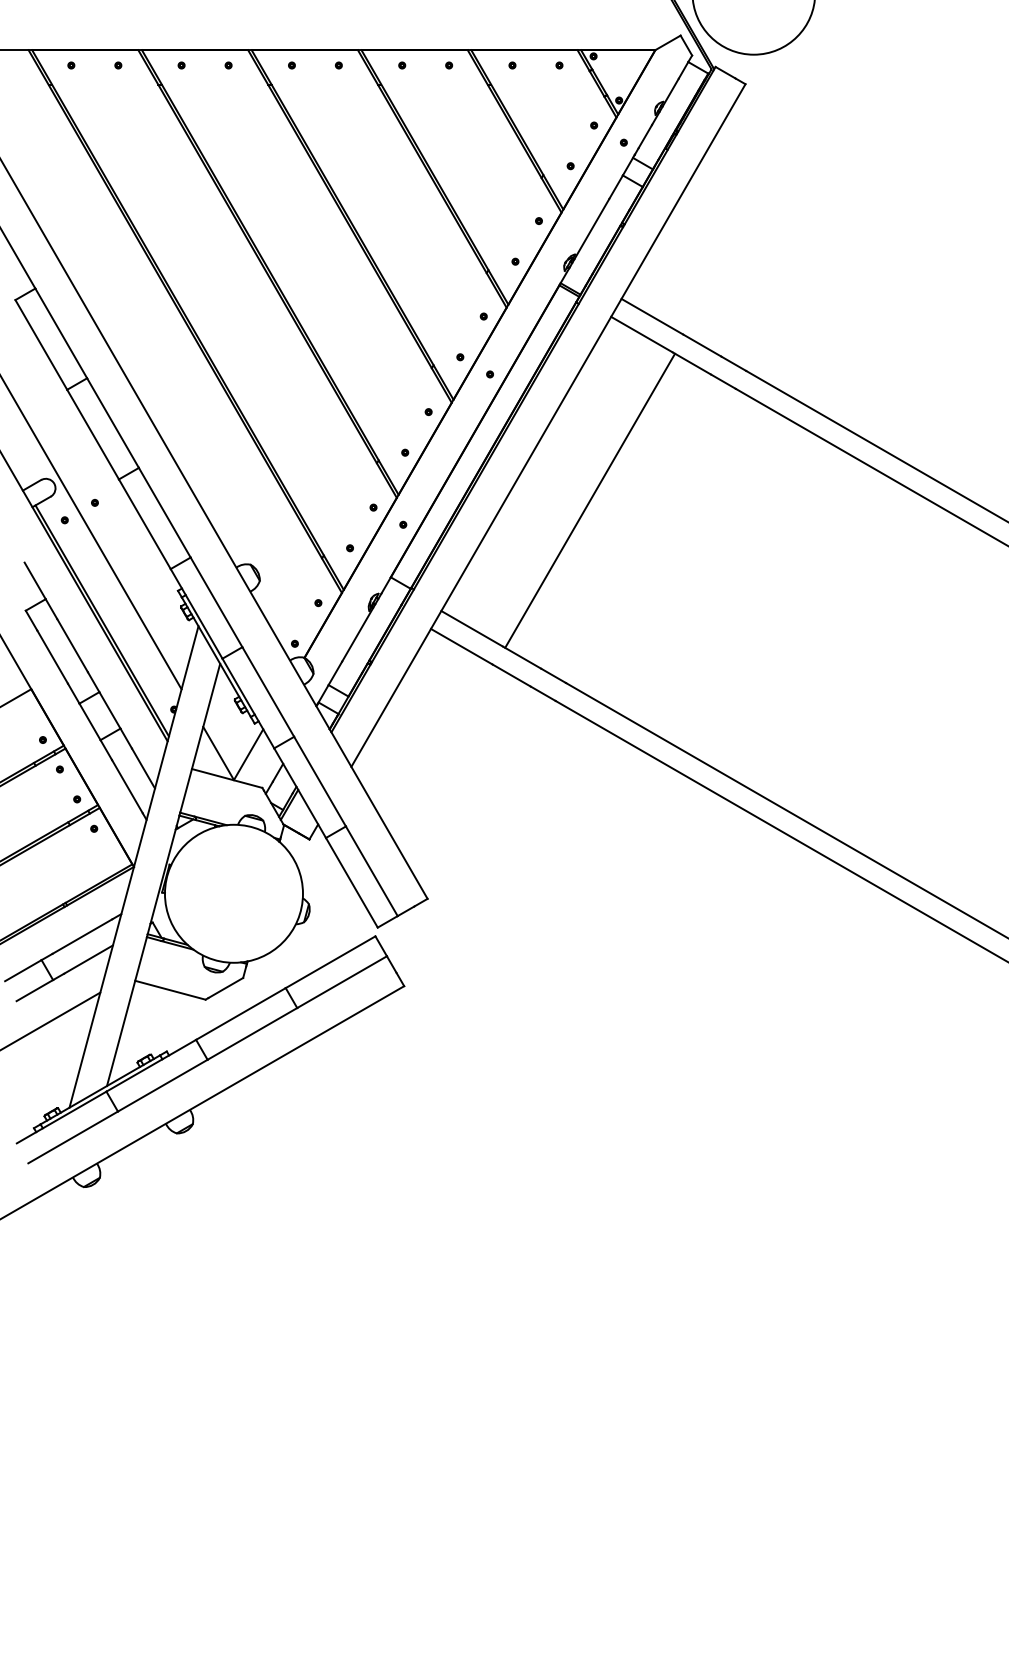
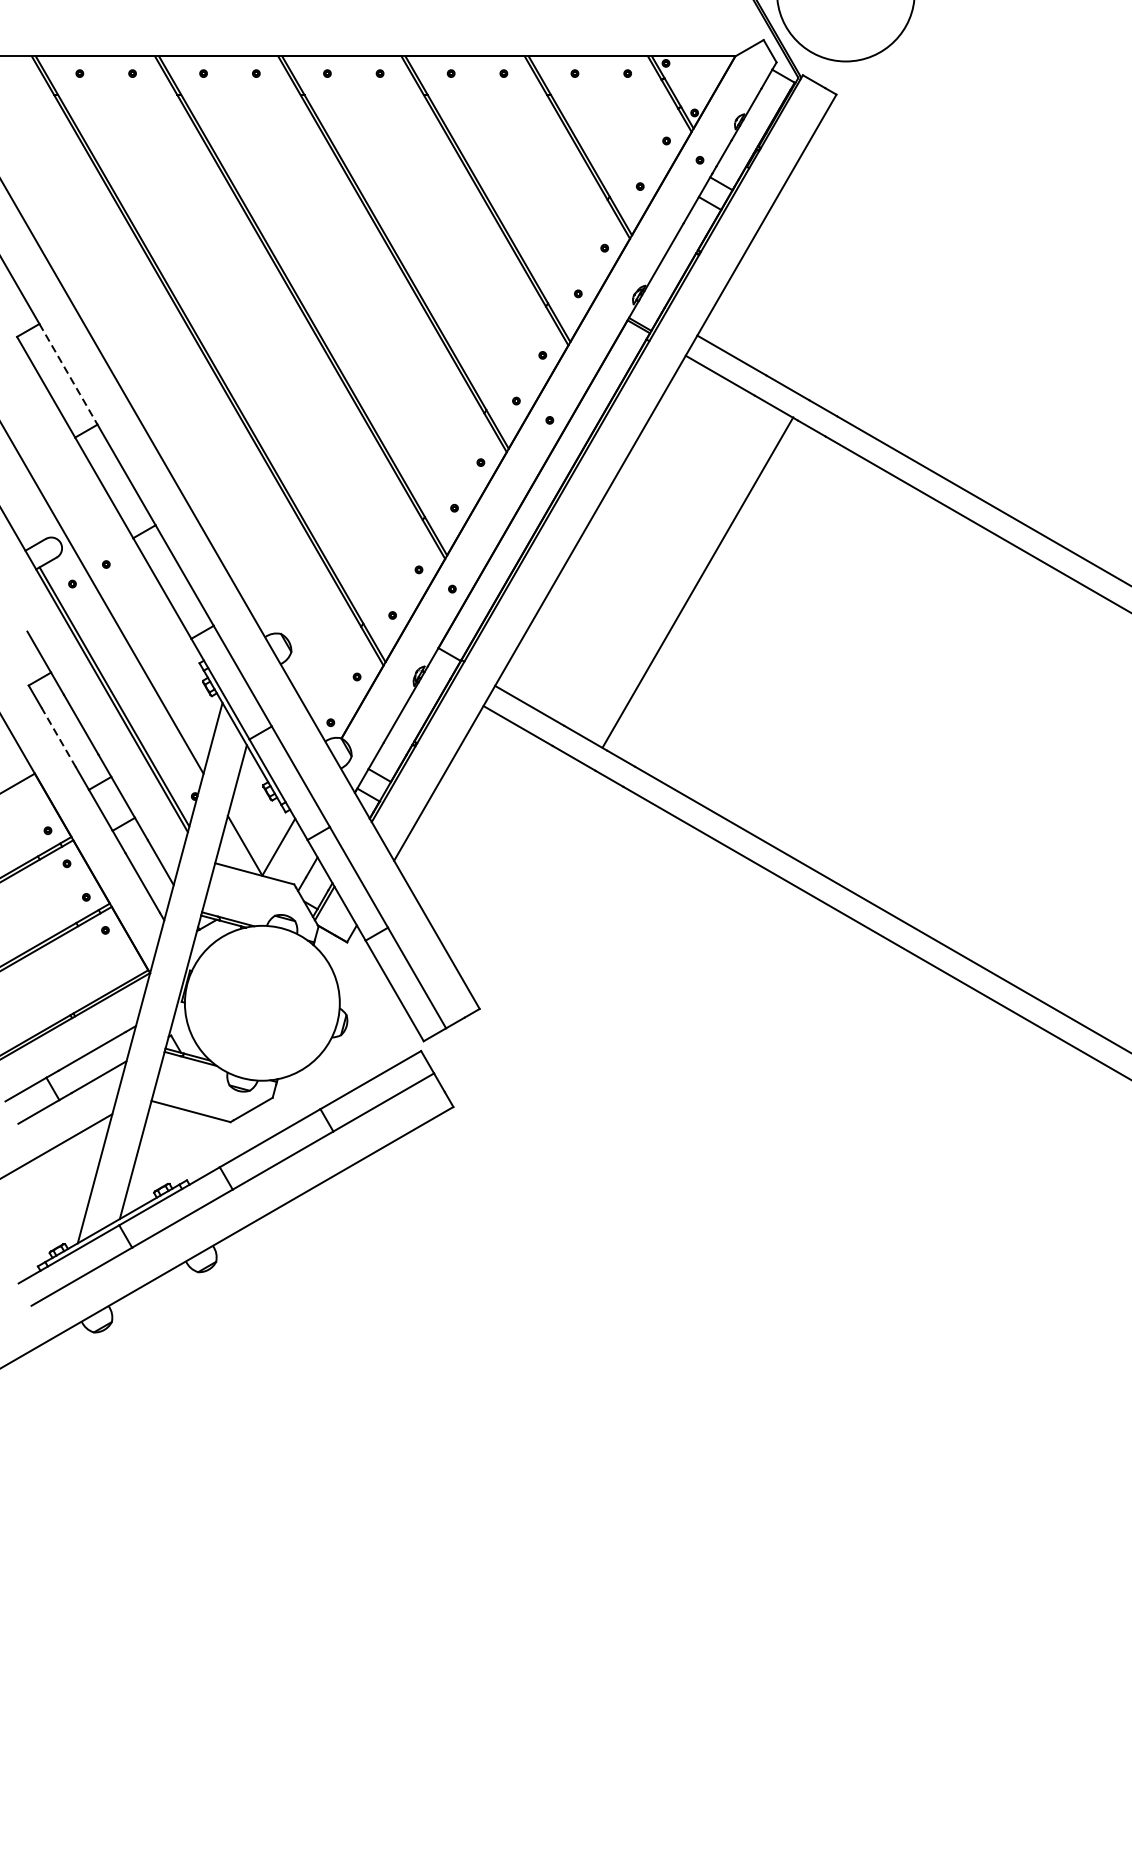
line: (61, 333) -> (68, 374), solid -> dashed
line: (590, 500) -> (698, 582), moved
line: (52, 657) -> (58, 738), solid -> dashed

